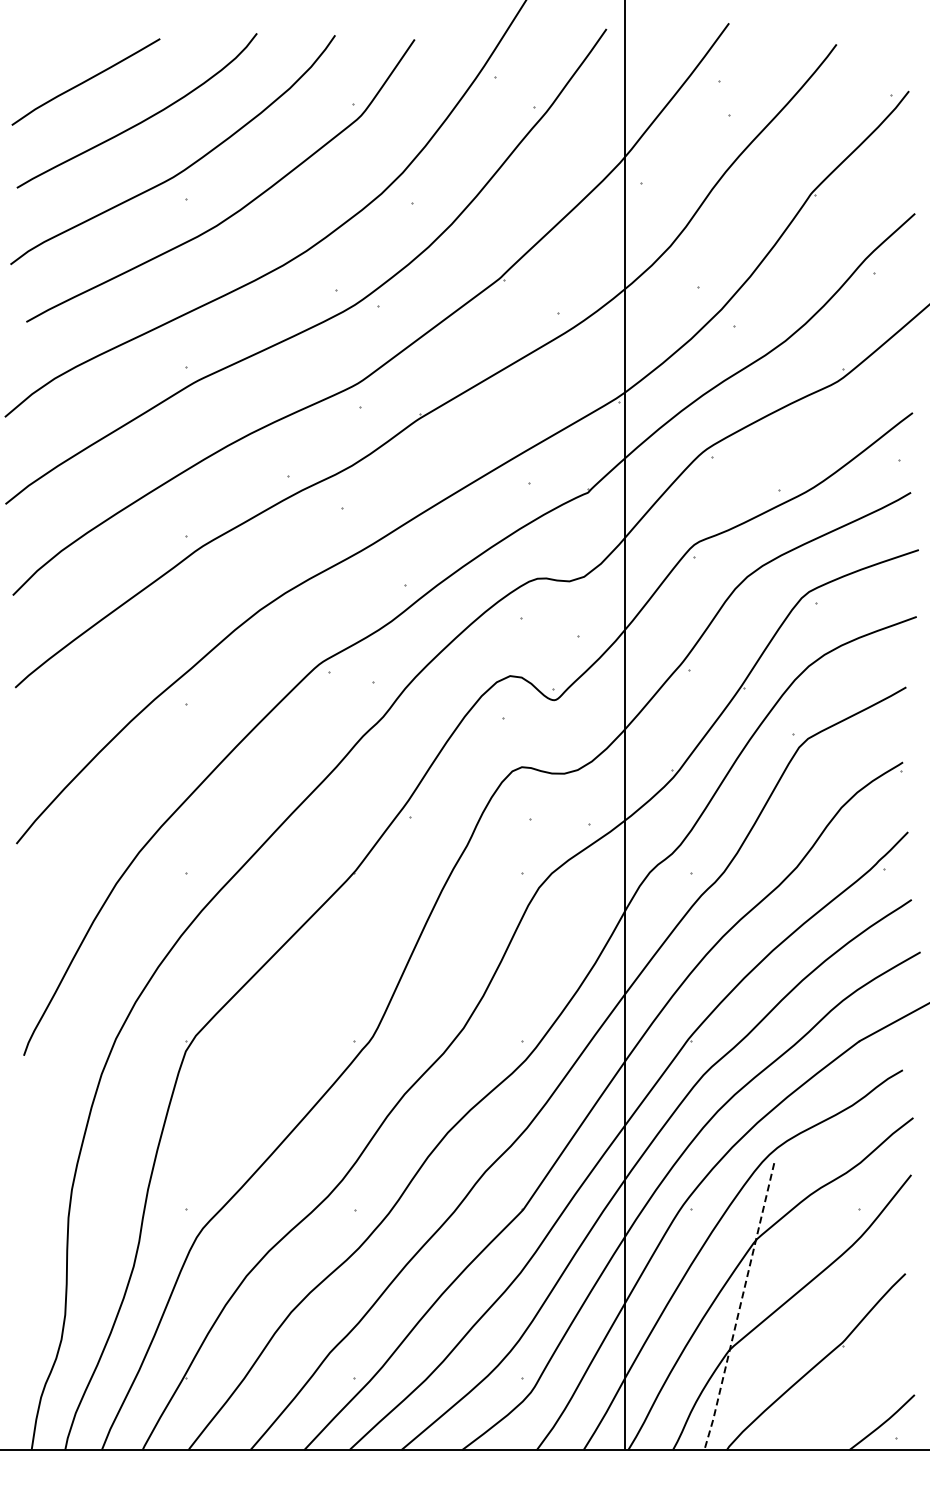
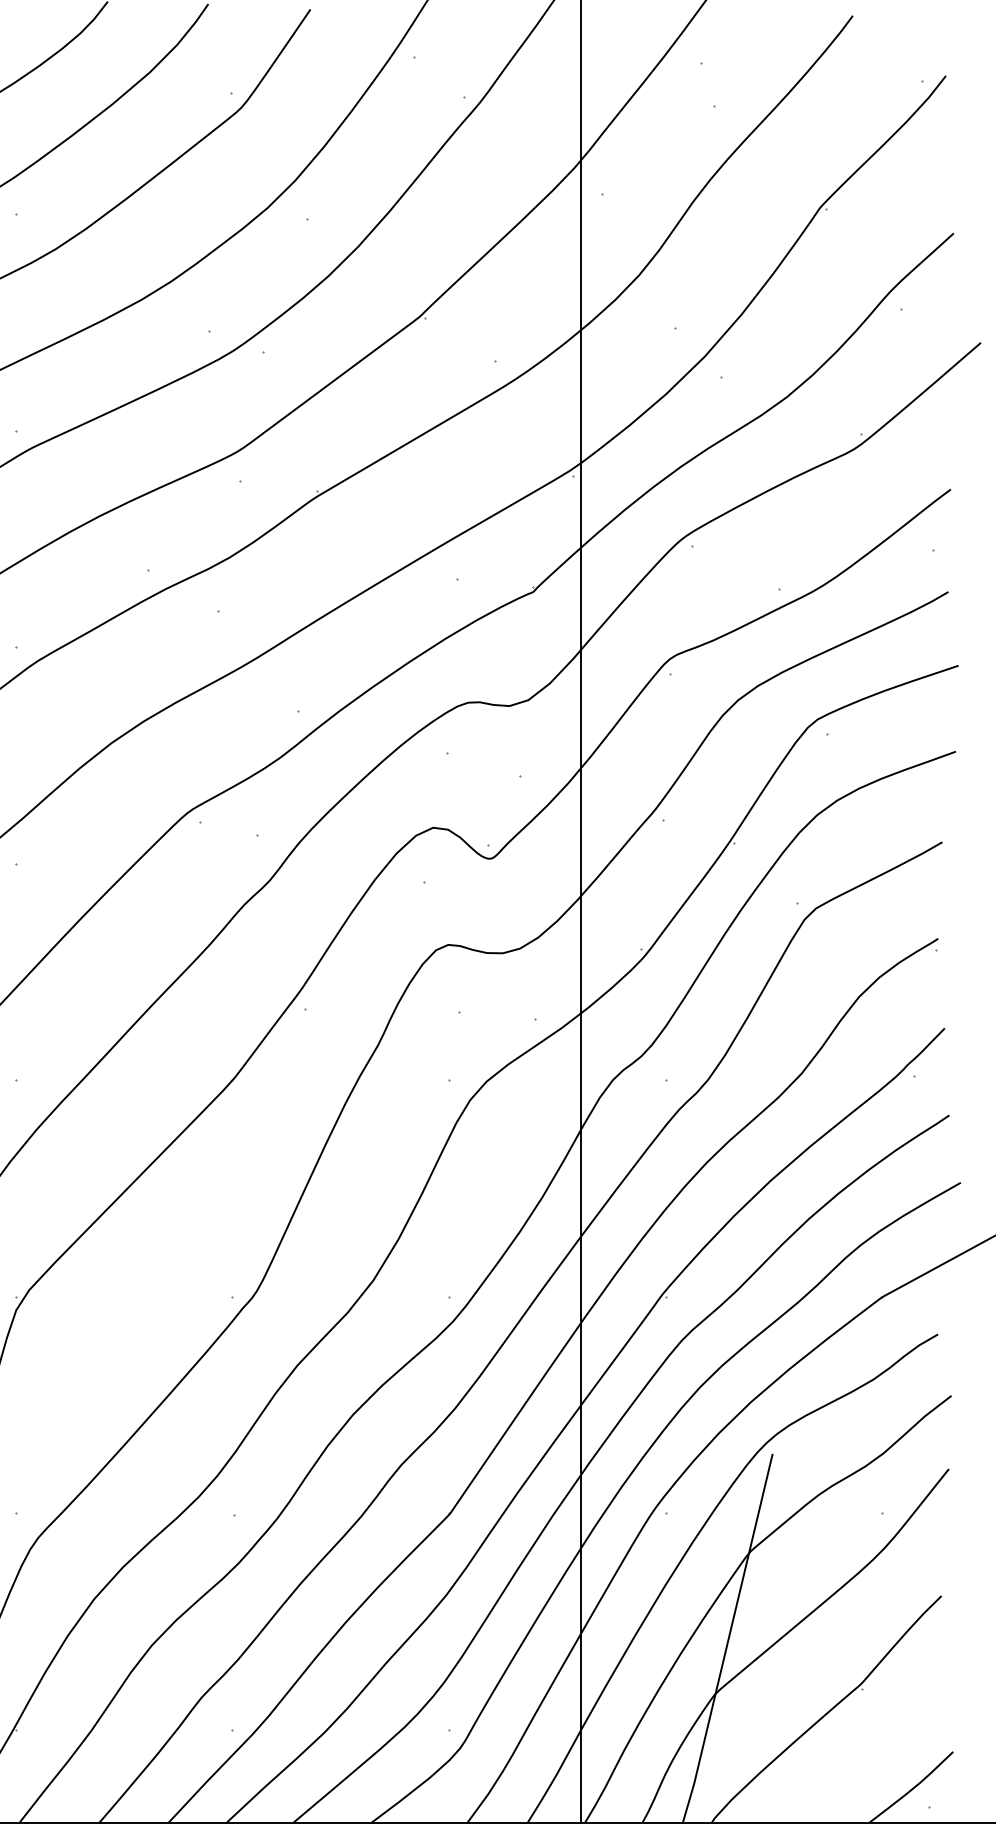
line: (739, 1307) -> (727, 1639), dashed -> solid

